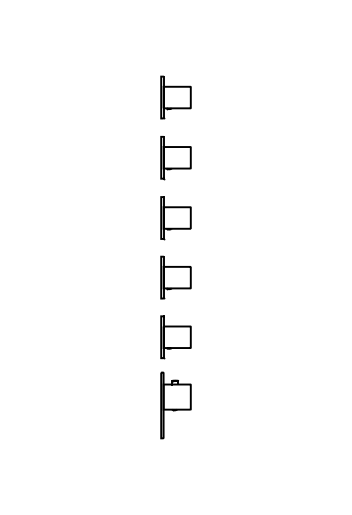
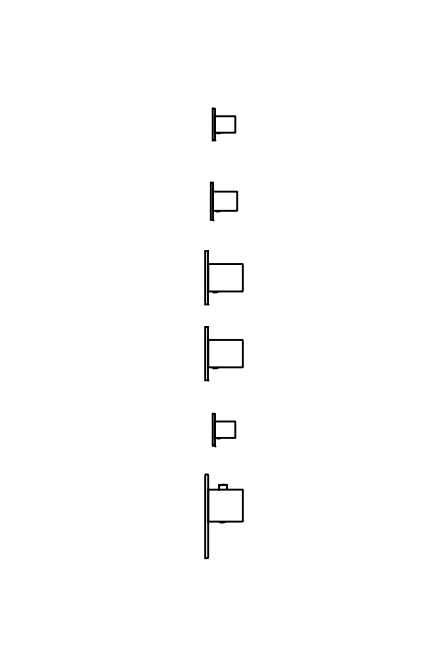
part: (175, 97) -> (223, 124), size x0.6
part: (175, 158) -> (223, 201), size x0.7
part: (175, 337) -> (223, 429), size x0.6

